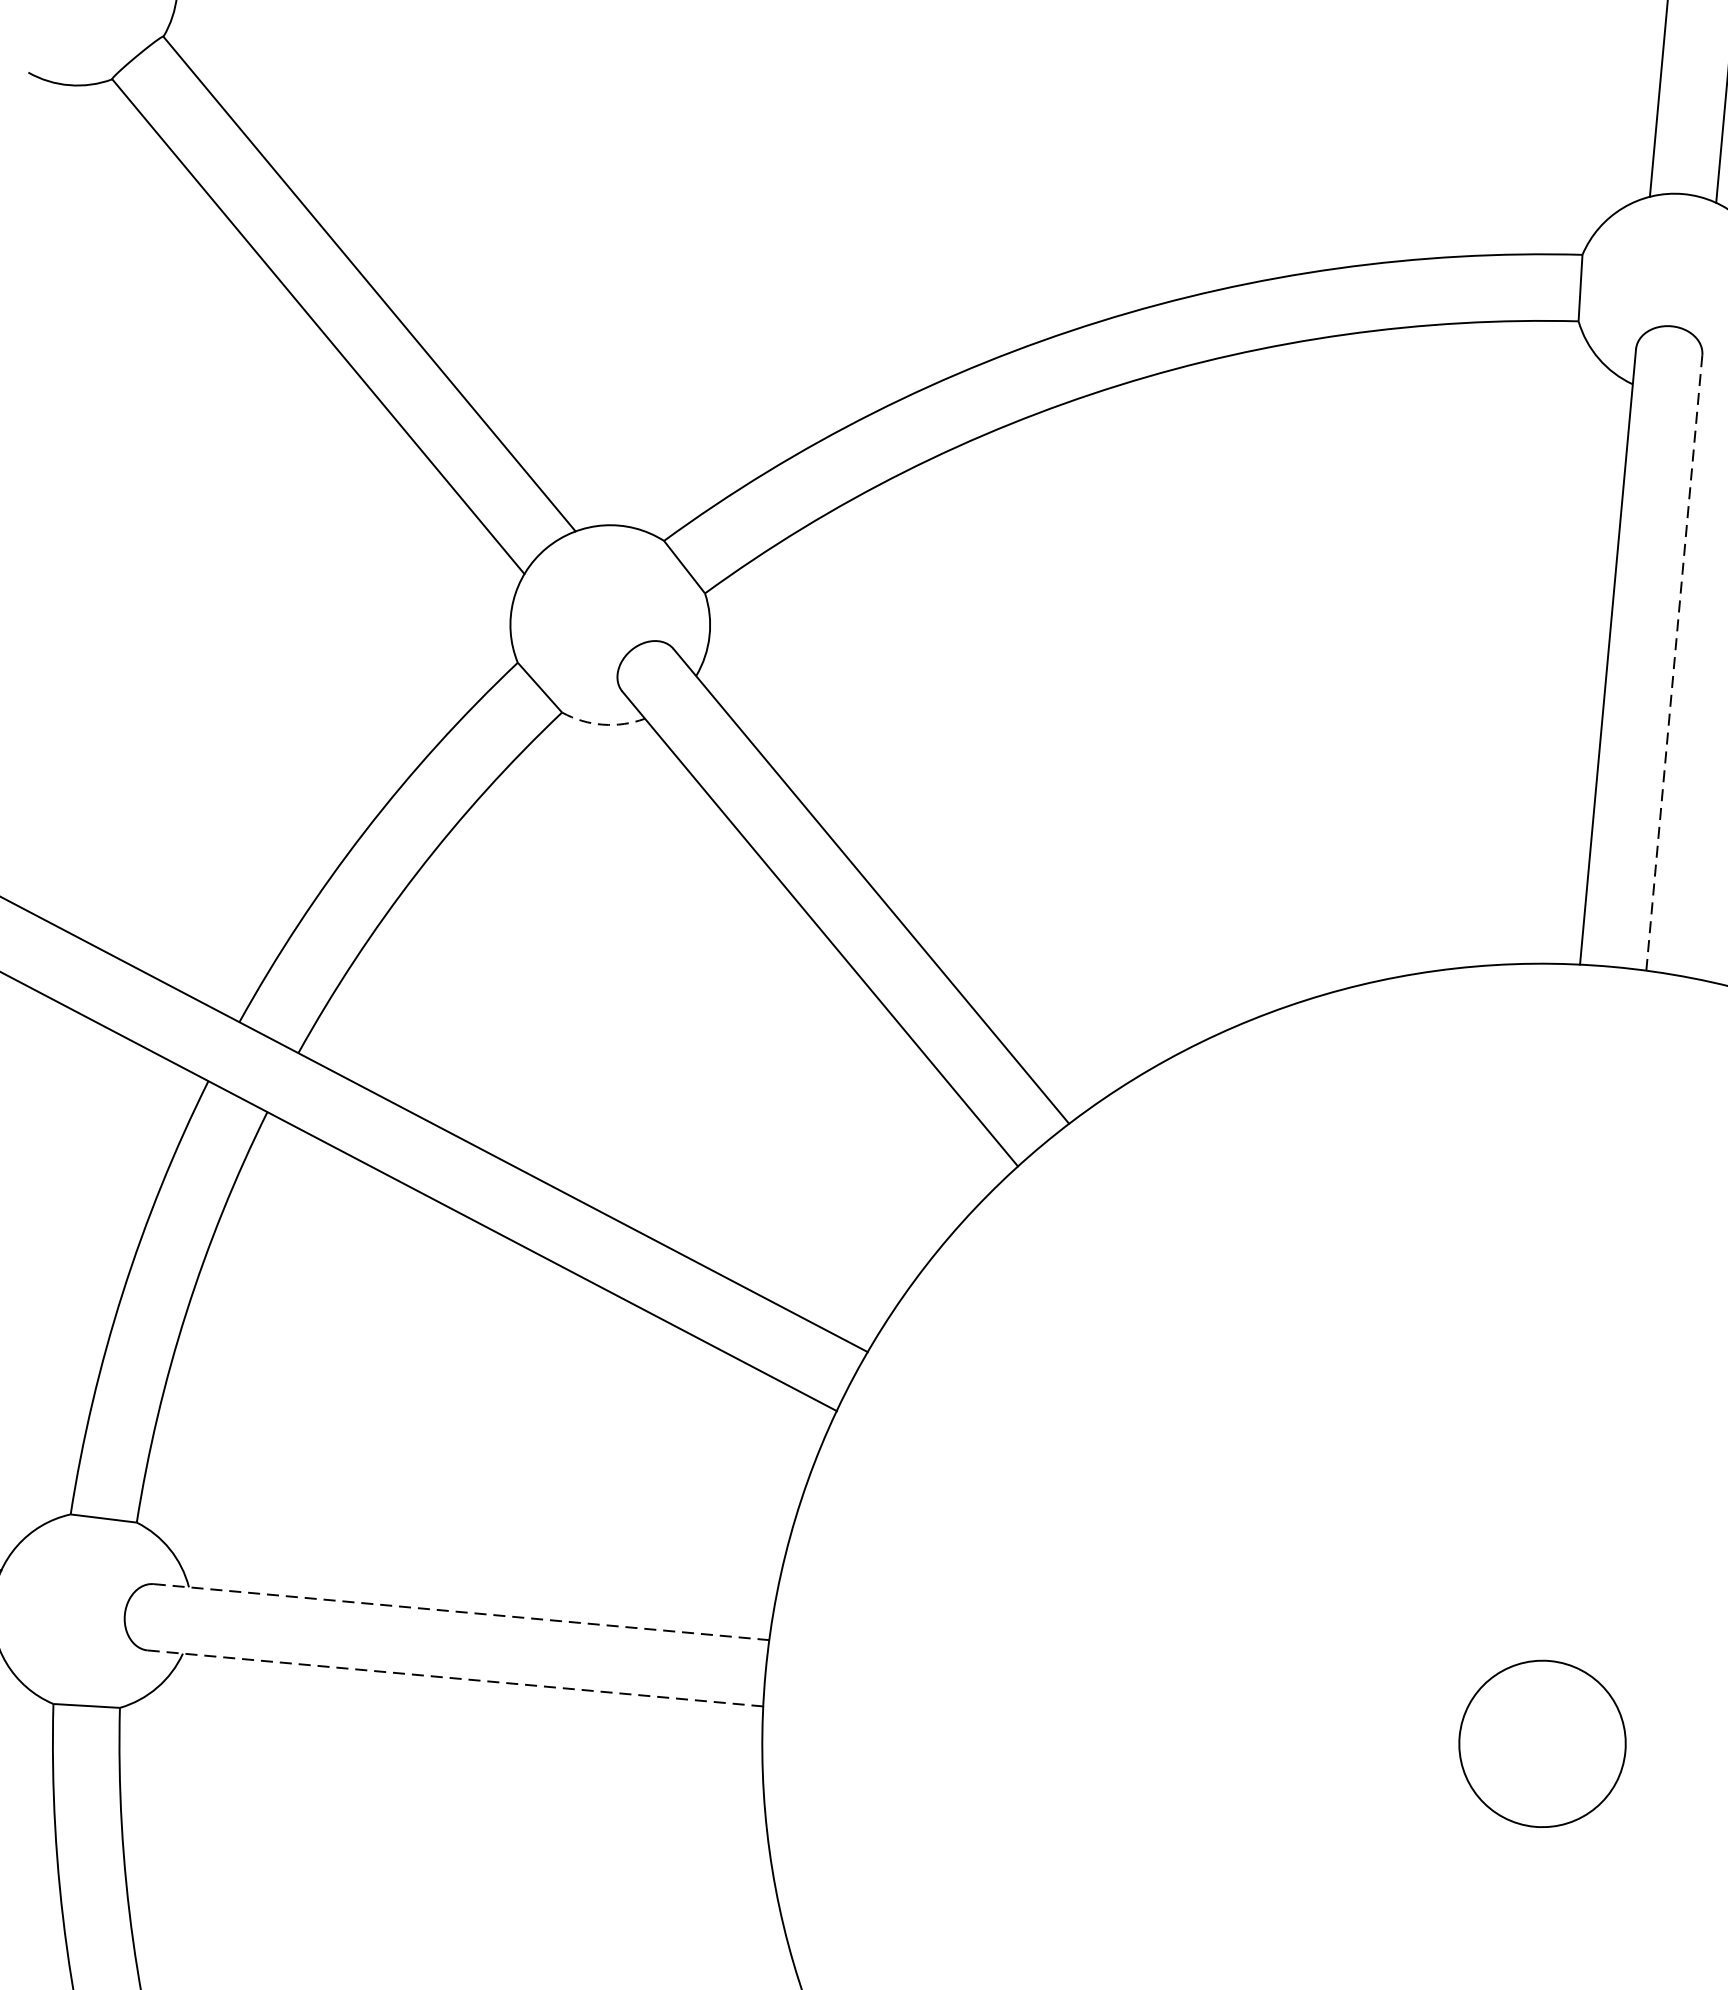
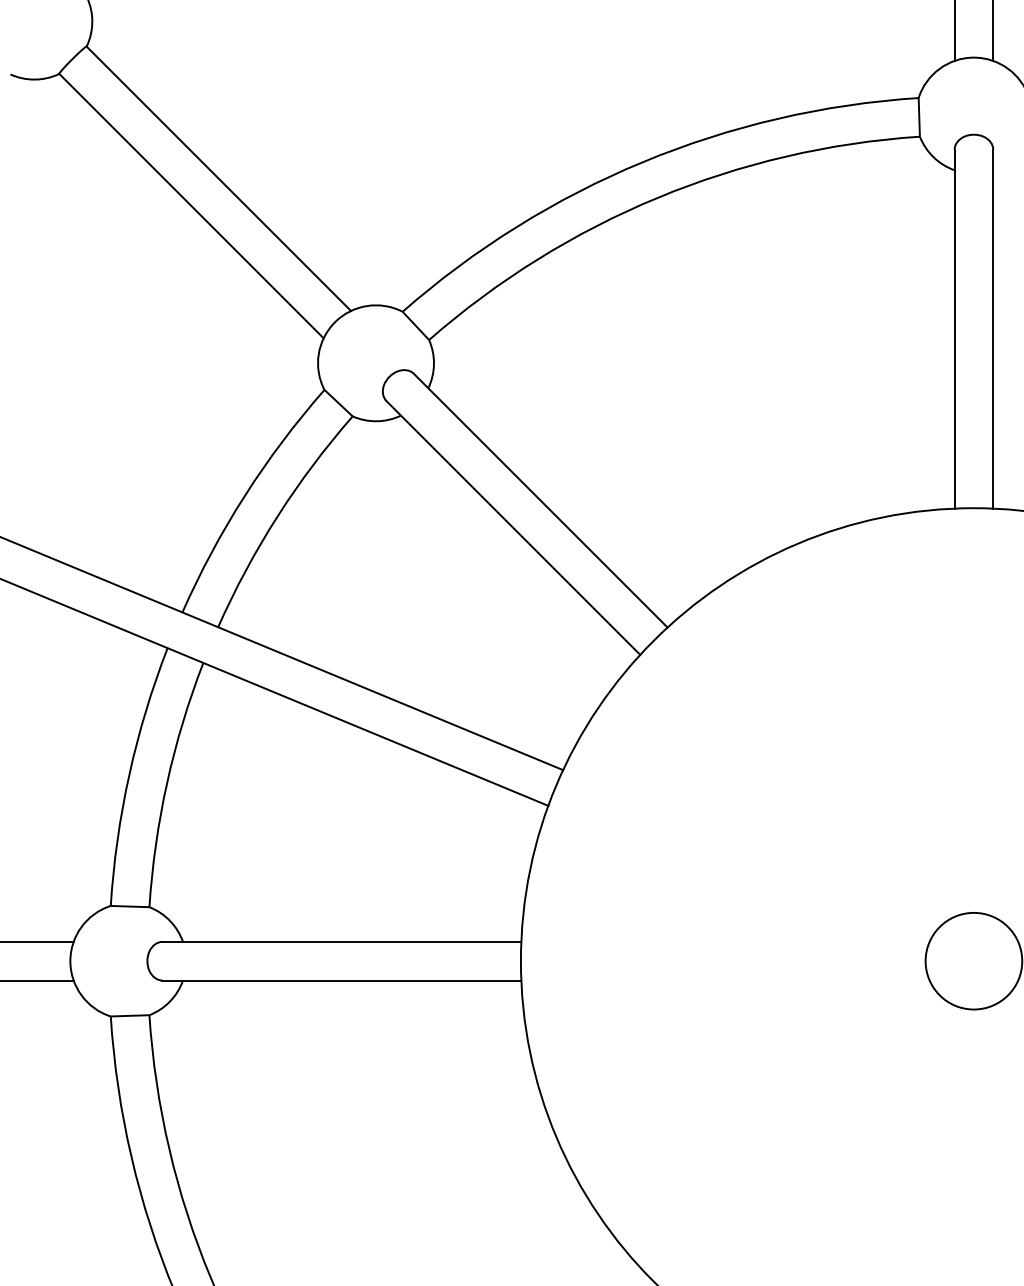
line: (1674, 663) -> (993, 329), dashed -> solid
arc: (602, 724) -> (376, 421), dashed -> solid
line: (462, 1611) -> (342, 941), dashed -> solid
line: (456, 1678) -> (342, 980), dashed -> solid

